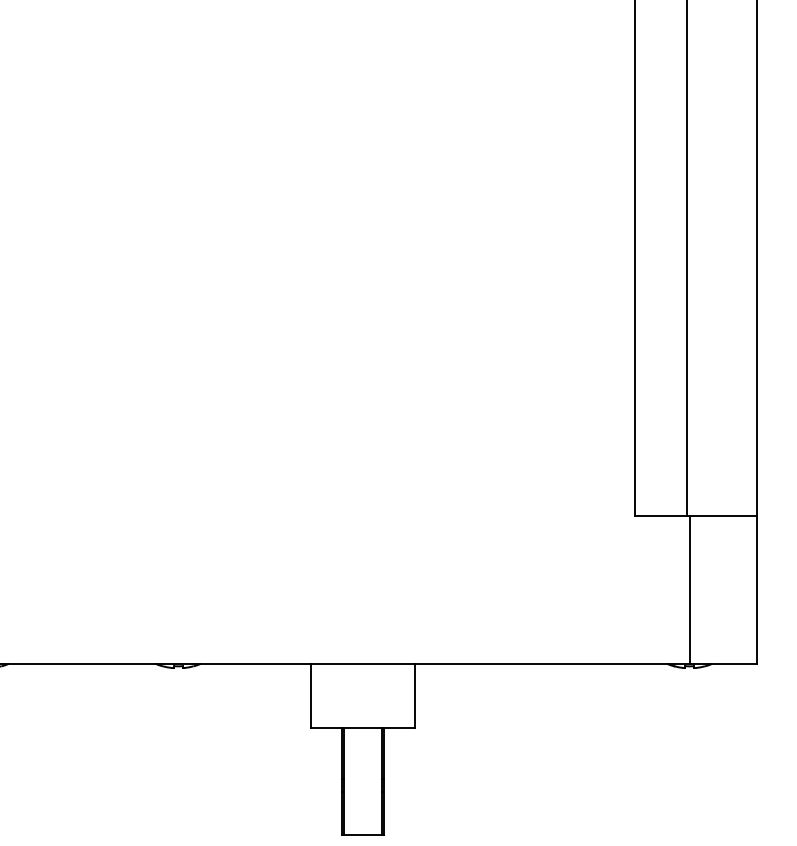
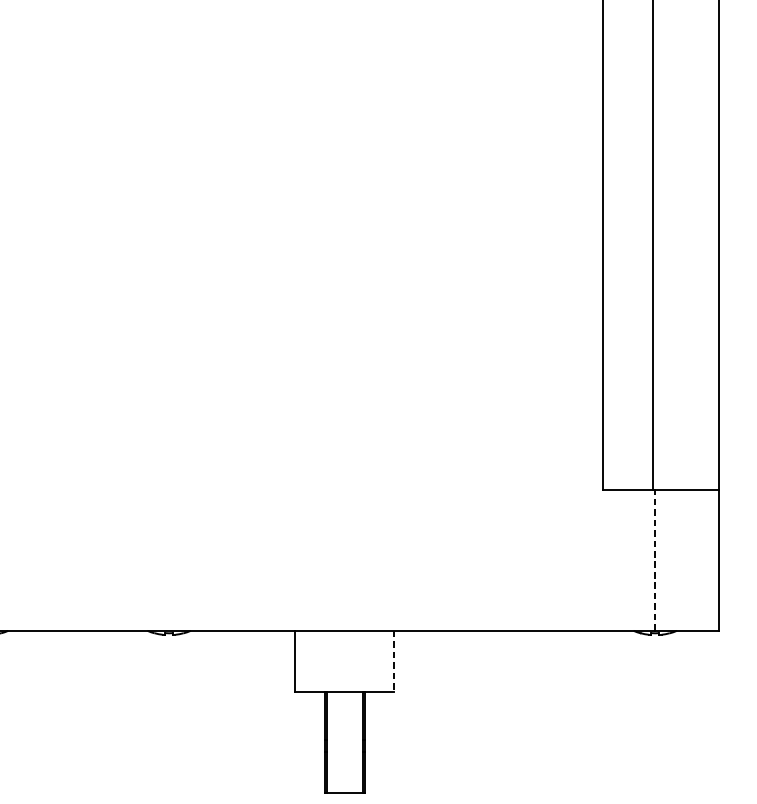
line: (689, 589) -> (655, 560), solid -> dashed
line: (415, 696) -> (394, 661), solid -> dashed

